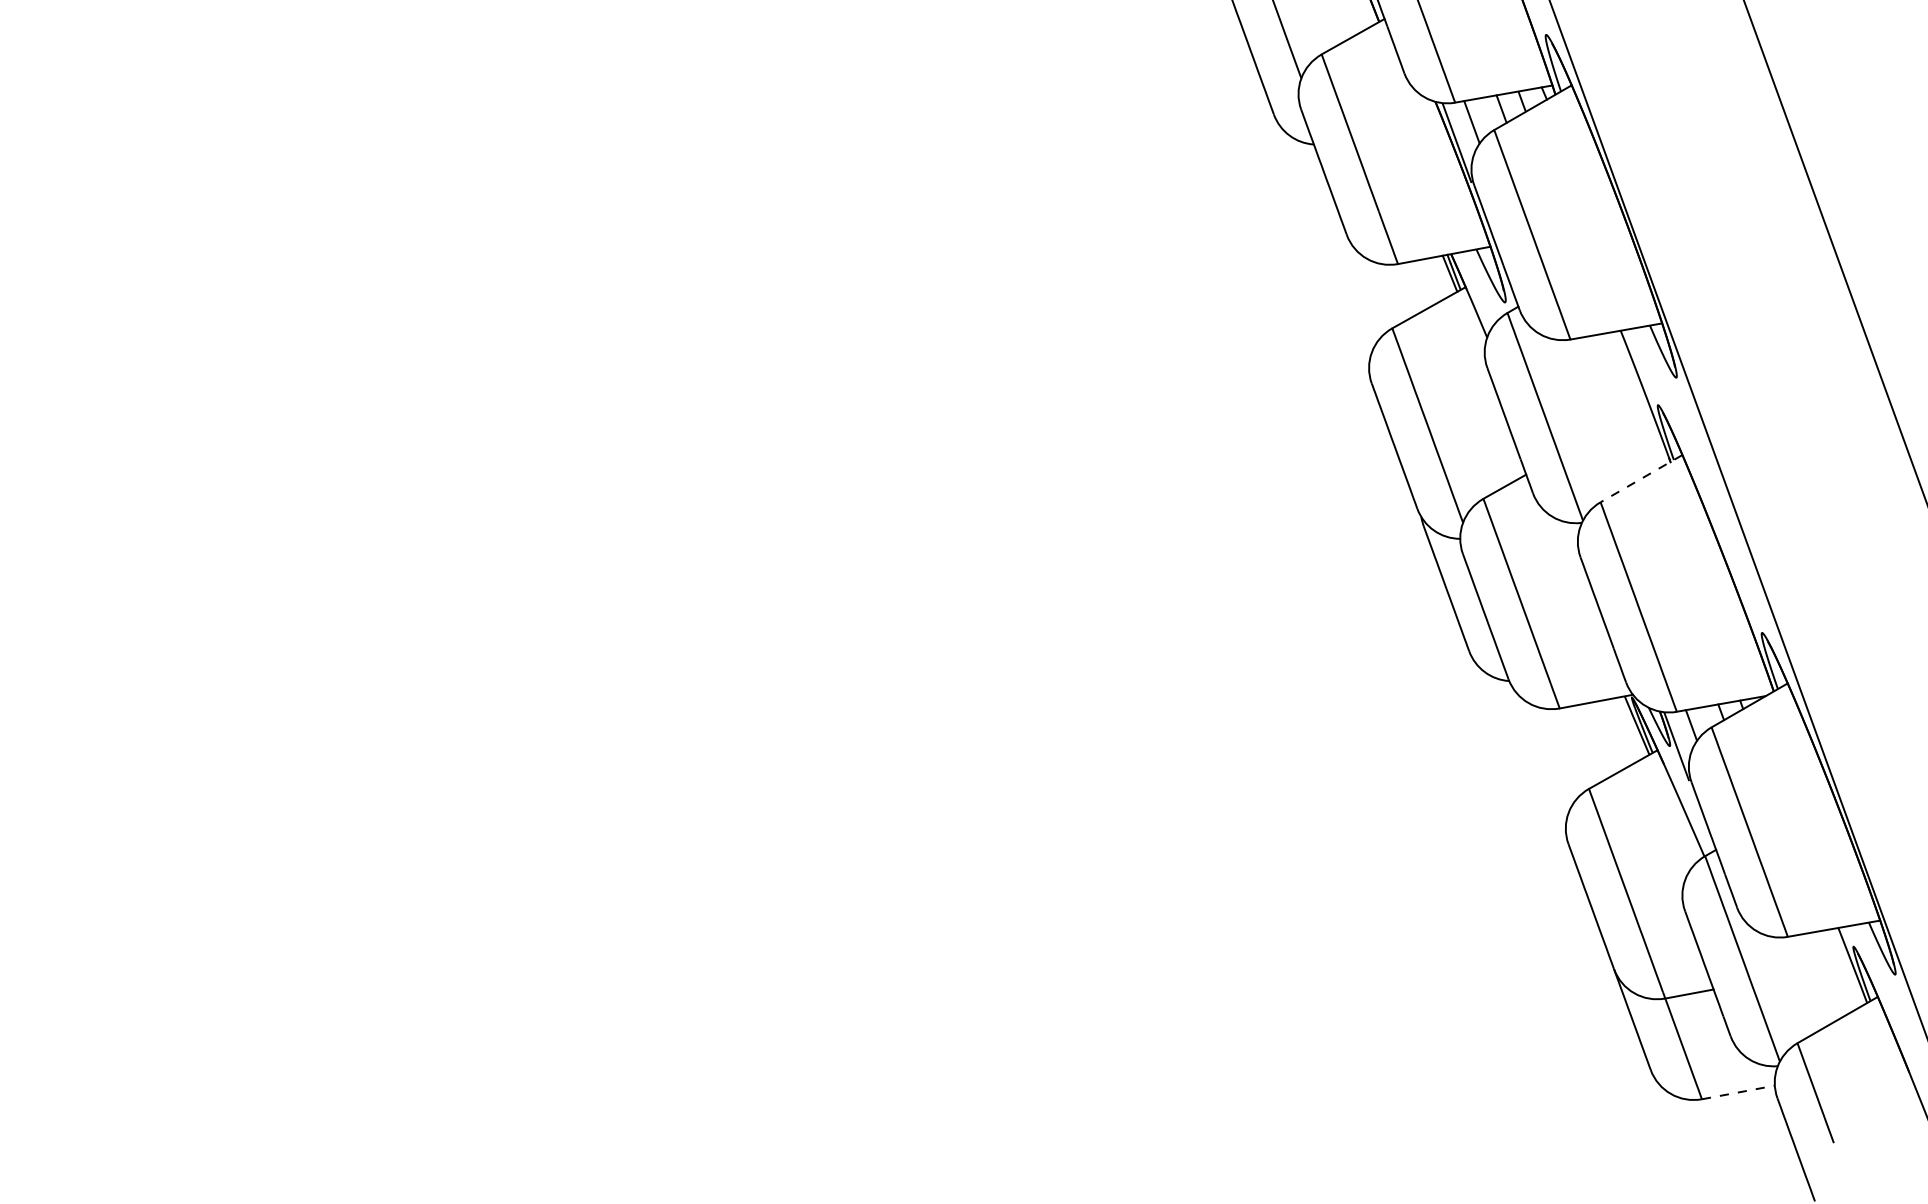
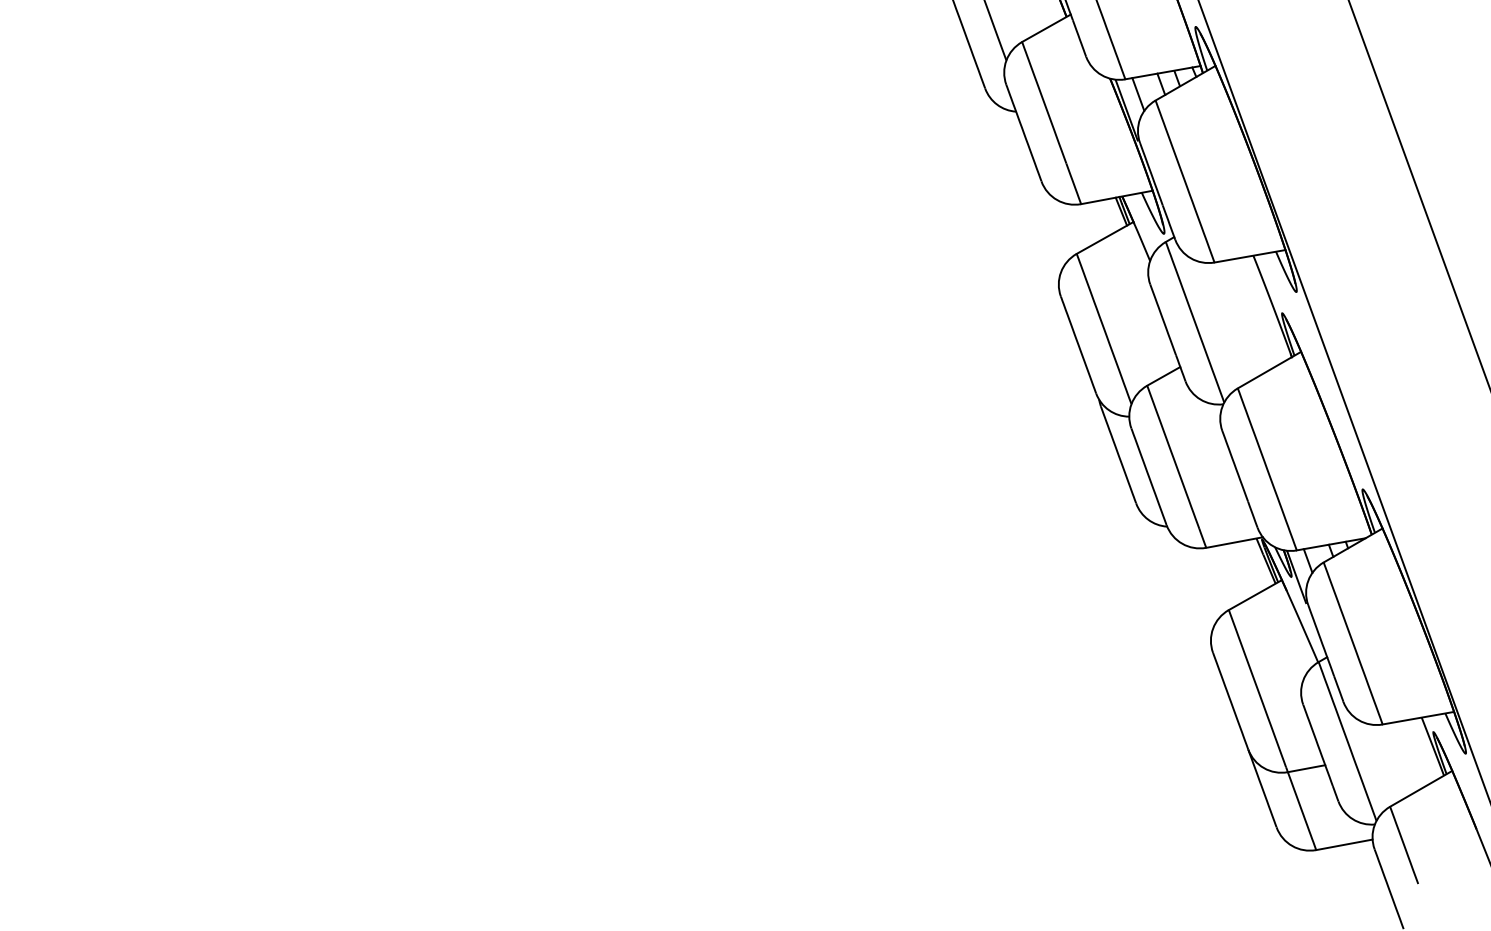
line: (1641, 478) -> (1269, 369), dashed -> solid
line: (1738, 1092) -> (1344, 844), dashed -> solid

